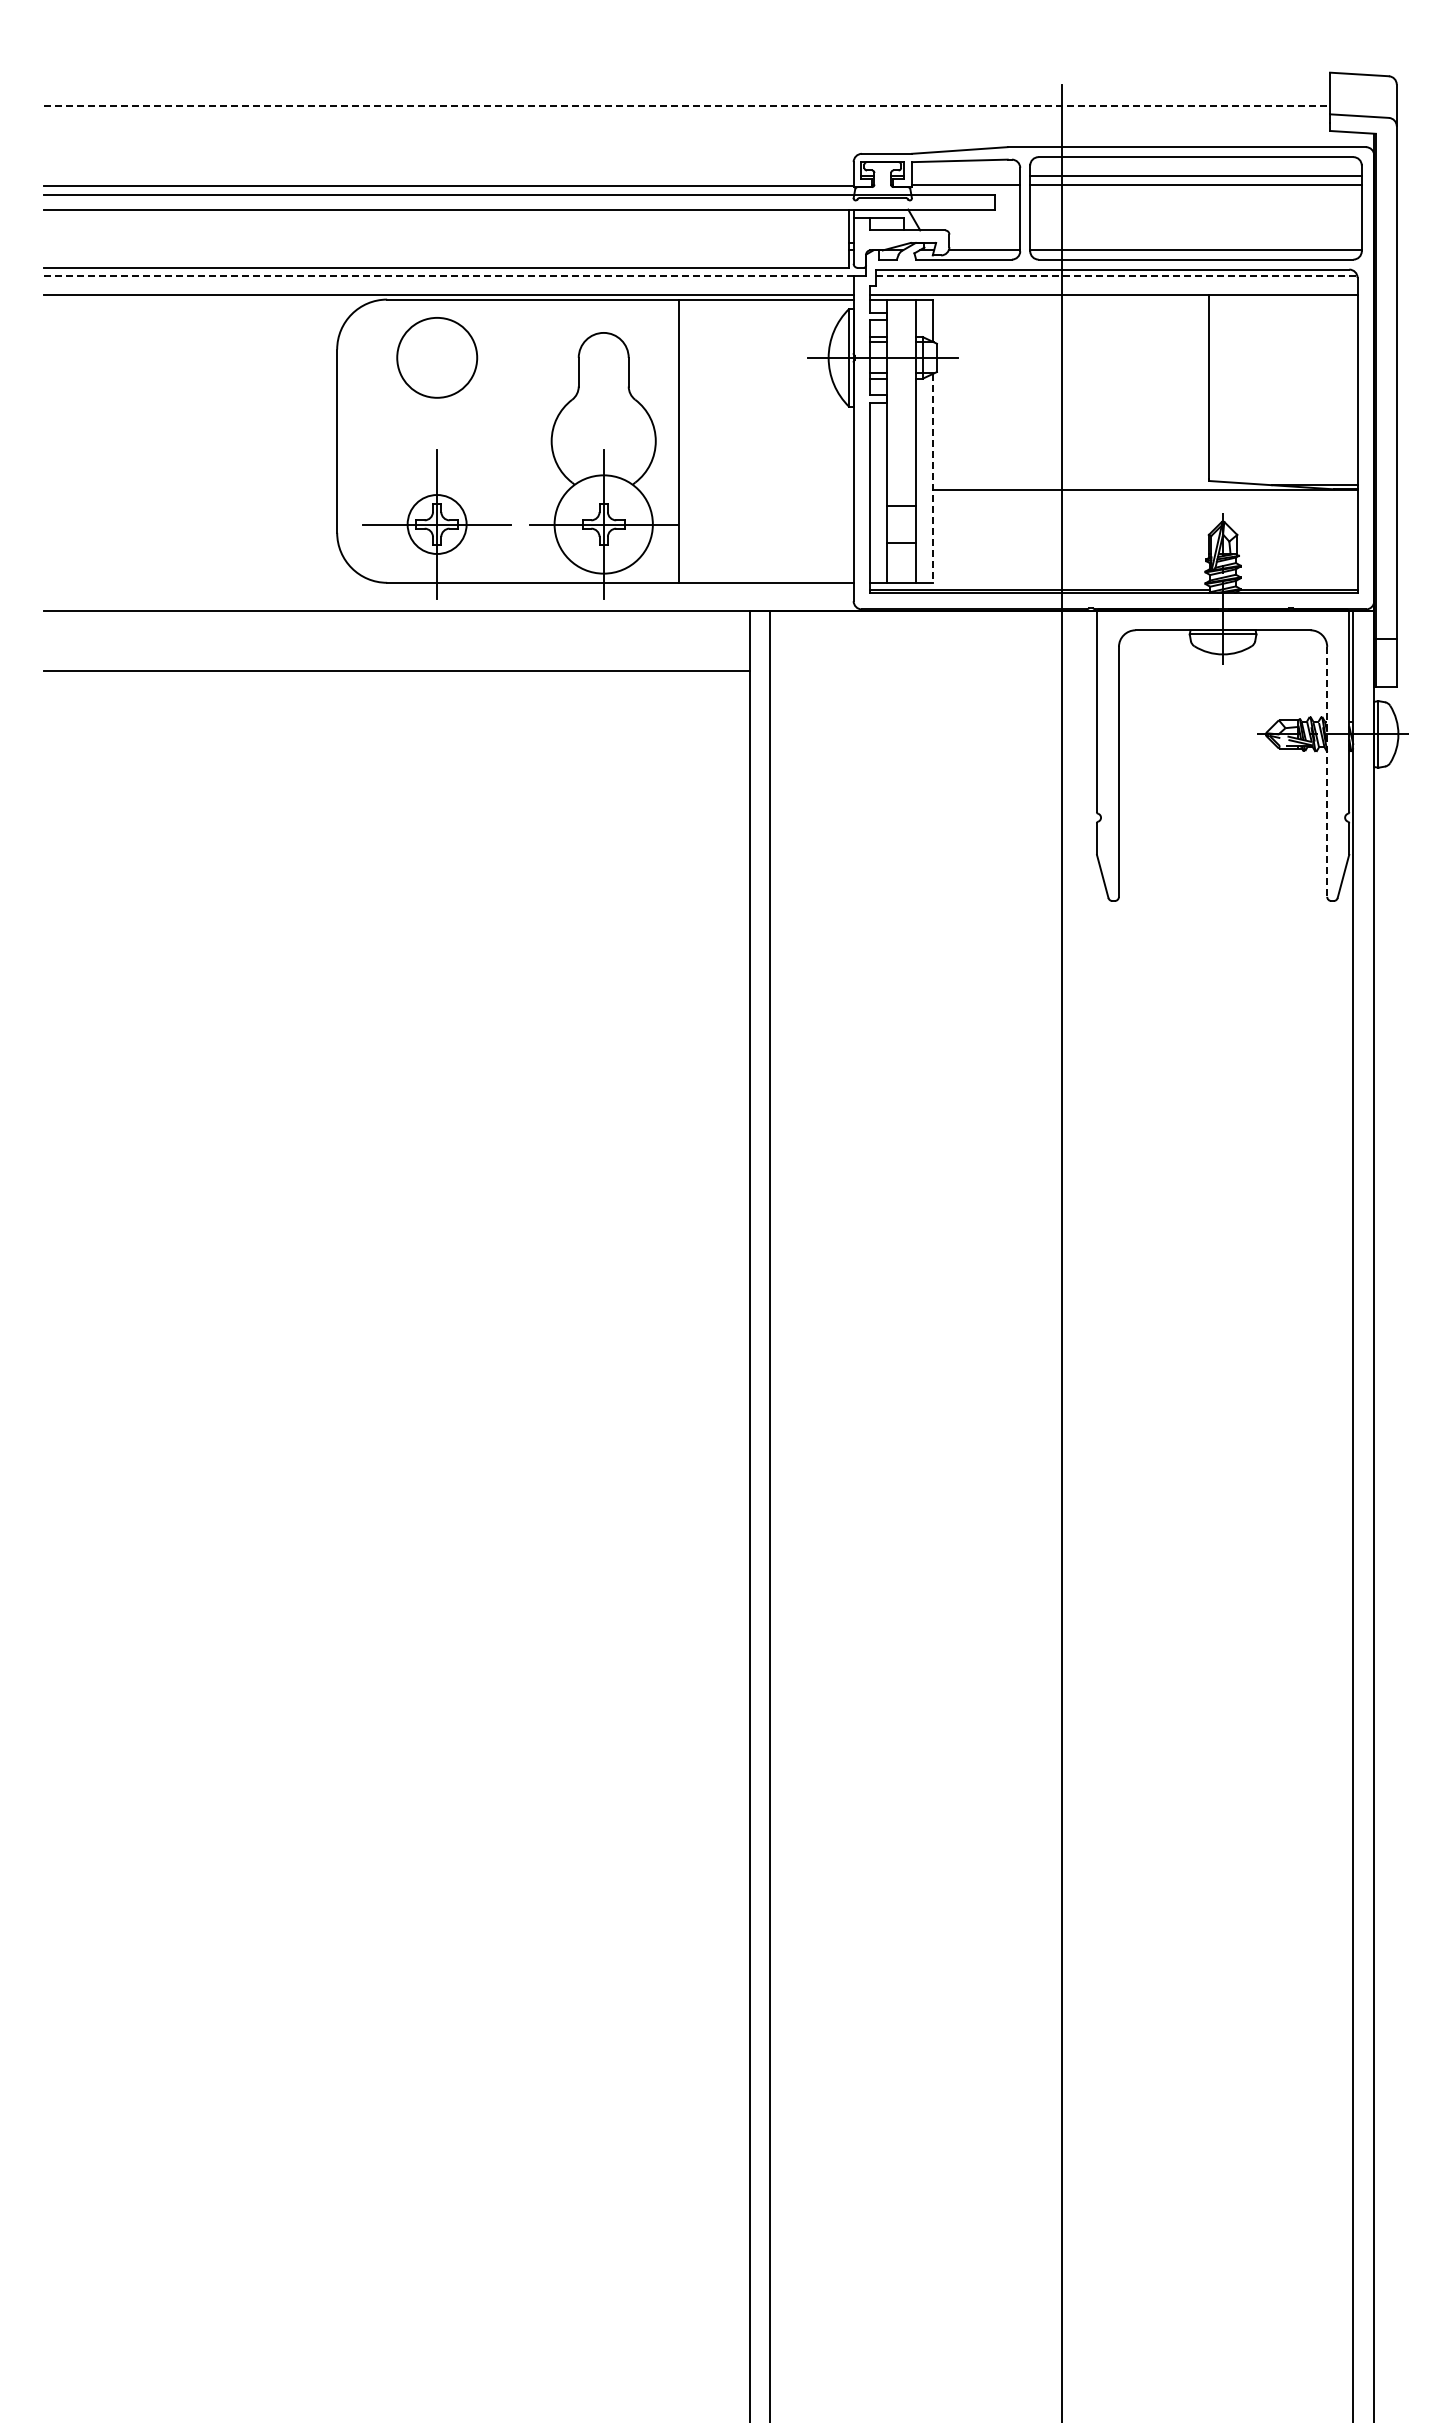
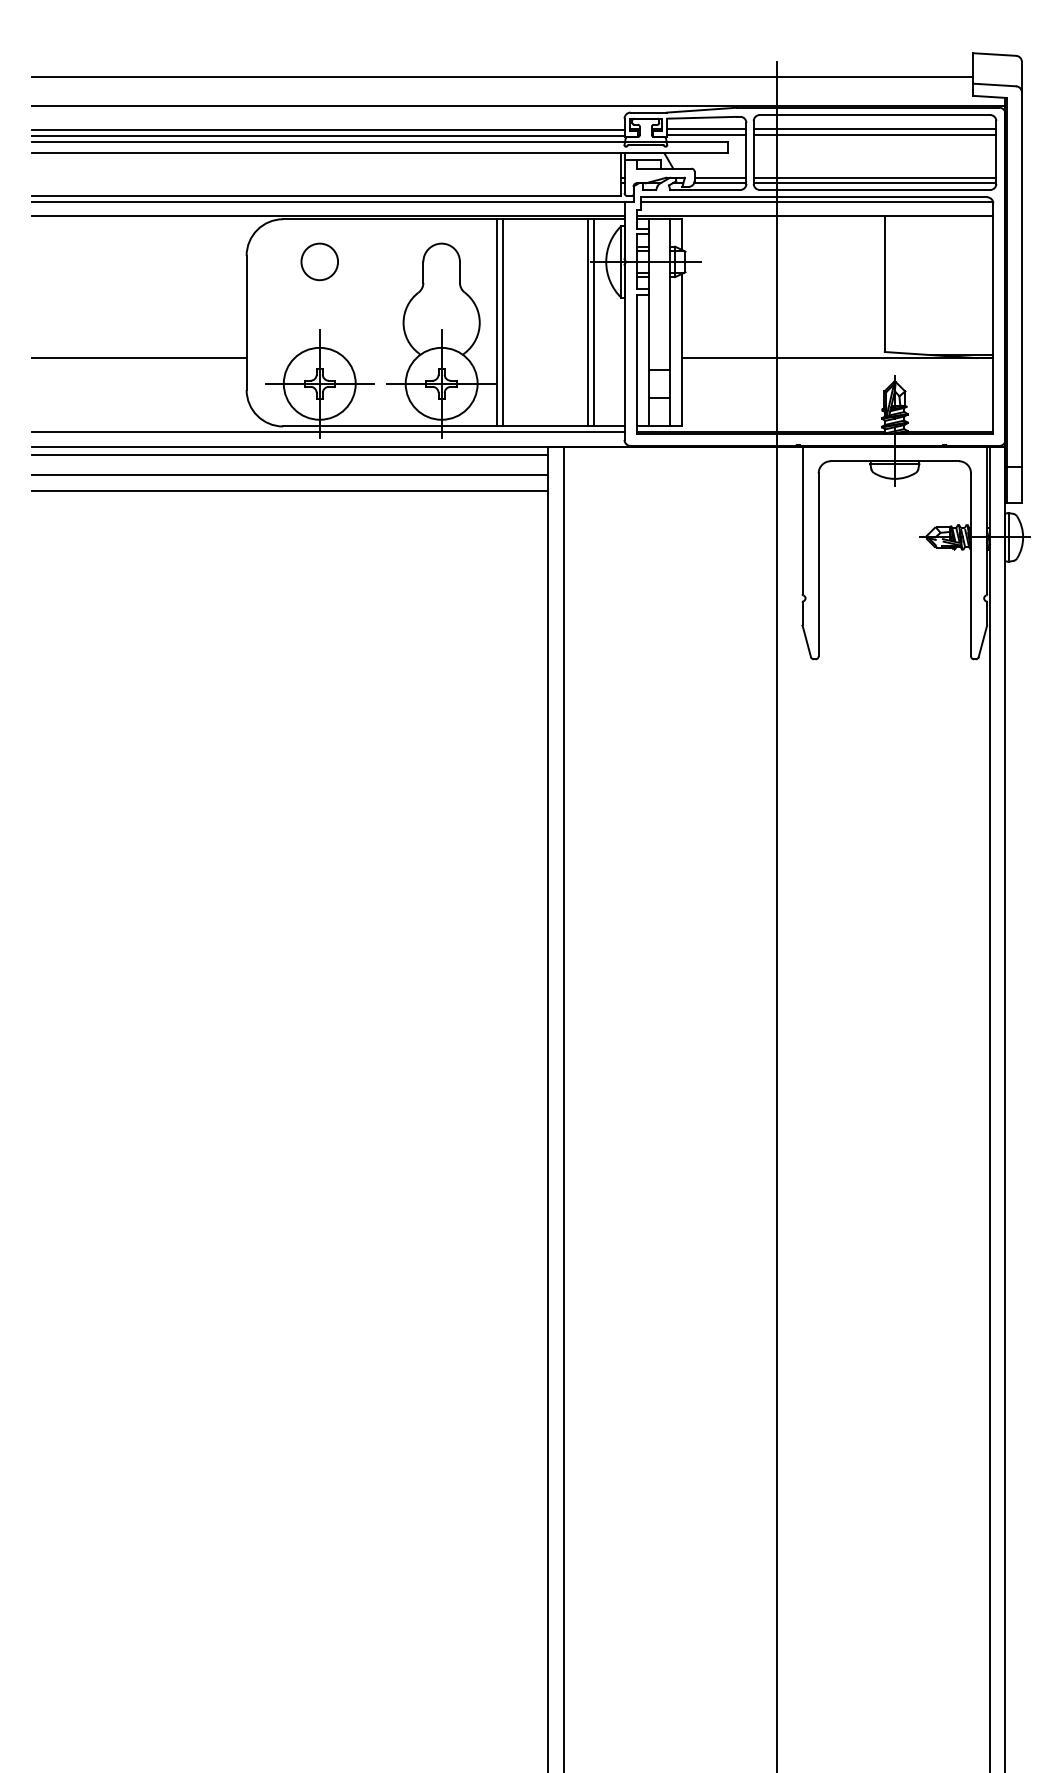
line: (687, 105) -> (502, 77), dashed -> solid
line: (708, 144) -> (518, 105), added
line: (965, 176) -> (706, 129), added
line: (448, 177) -> (328, 129), added
line: (984, 242) -> (720, 177), added
line: (1195, 242) -> (874, 177), added
line: (450, 276) -> (329, 202), dashed -> solid
line: (1116, 276) -> (816, 202), dashed -> solid
circle: (436, 357) -> (319, 261), size x0.62
line: (687, 440) -> (502, 322), added
line: (803, 440) -> (587, 322), added
line: (811, 440) -> (593, 322), added
line: (932, 478) -> (682, 350), dashed -> solid
line: (190, 489) -> (139, 358), added
circle: (436, 524) -> (319, 383), size x1.67
line: (448, 590) -> (328, 432), added
line: (396, 621) -> (290, 454), added
line: (396, 648) -> (290, 474), added
line: (1327, 771) -> (971, 564), dashed -> solid

